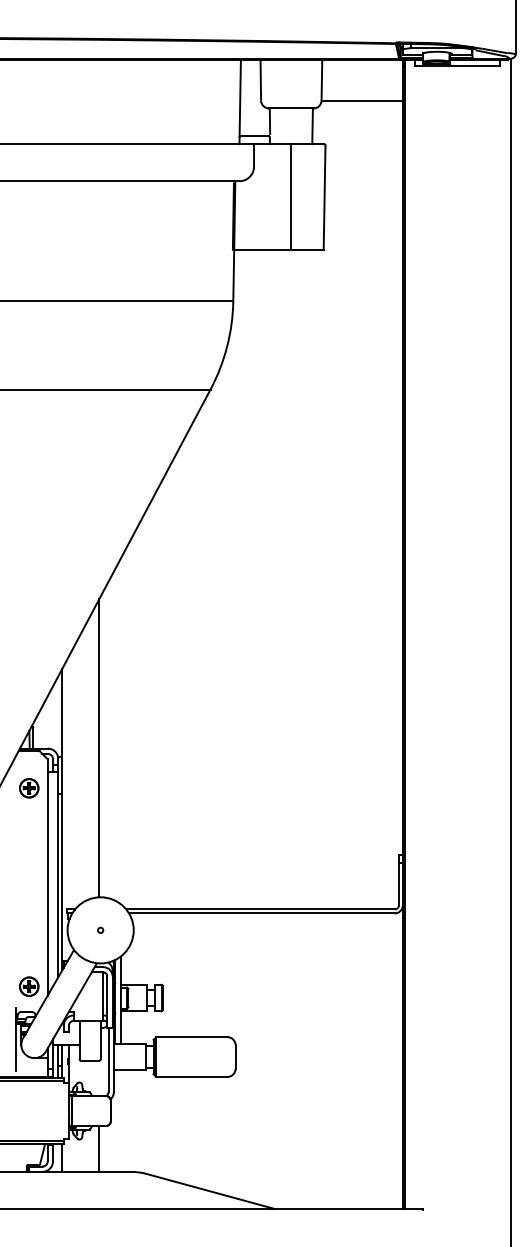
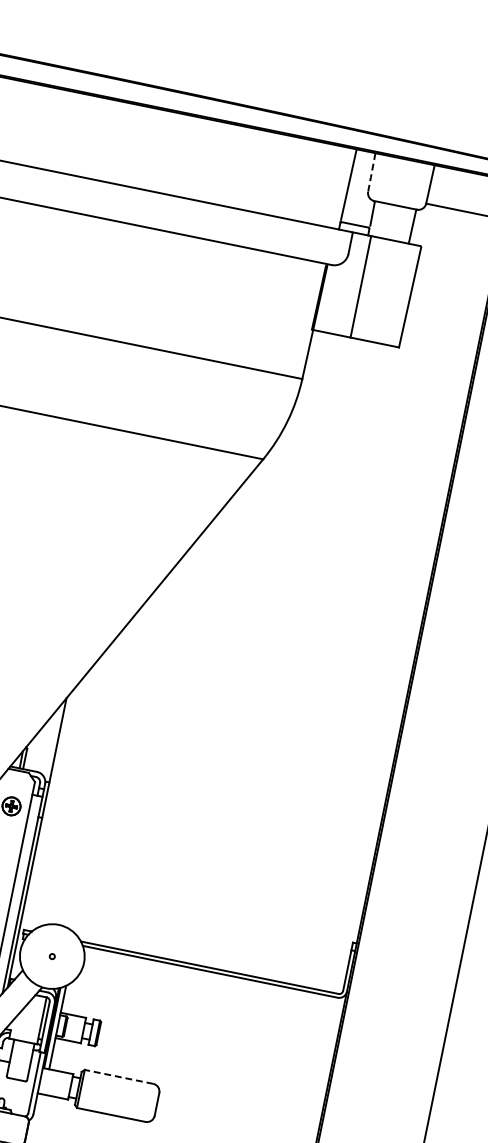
line: (260, 80) -> (371, 172), solid -> dashed
line: (291, 196) -> (361, 286), moved
line: (99, 748) -> (86, 781), removed
line: (191, 1037) -> (118, 1077), solid -> dashed

